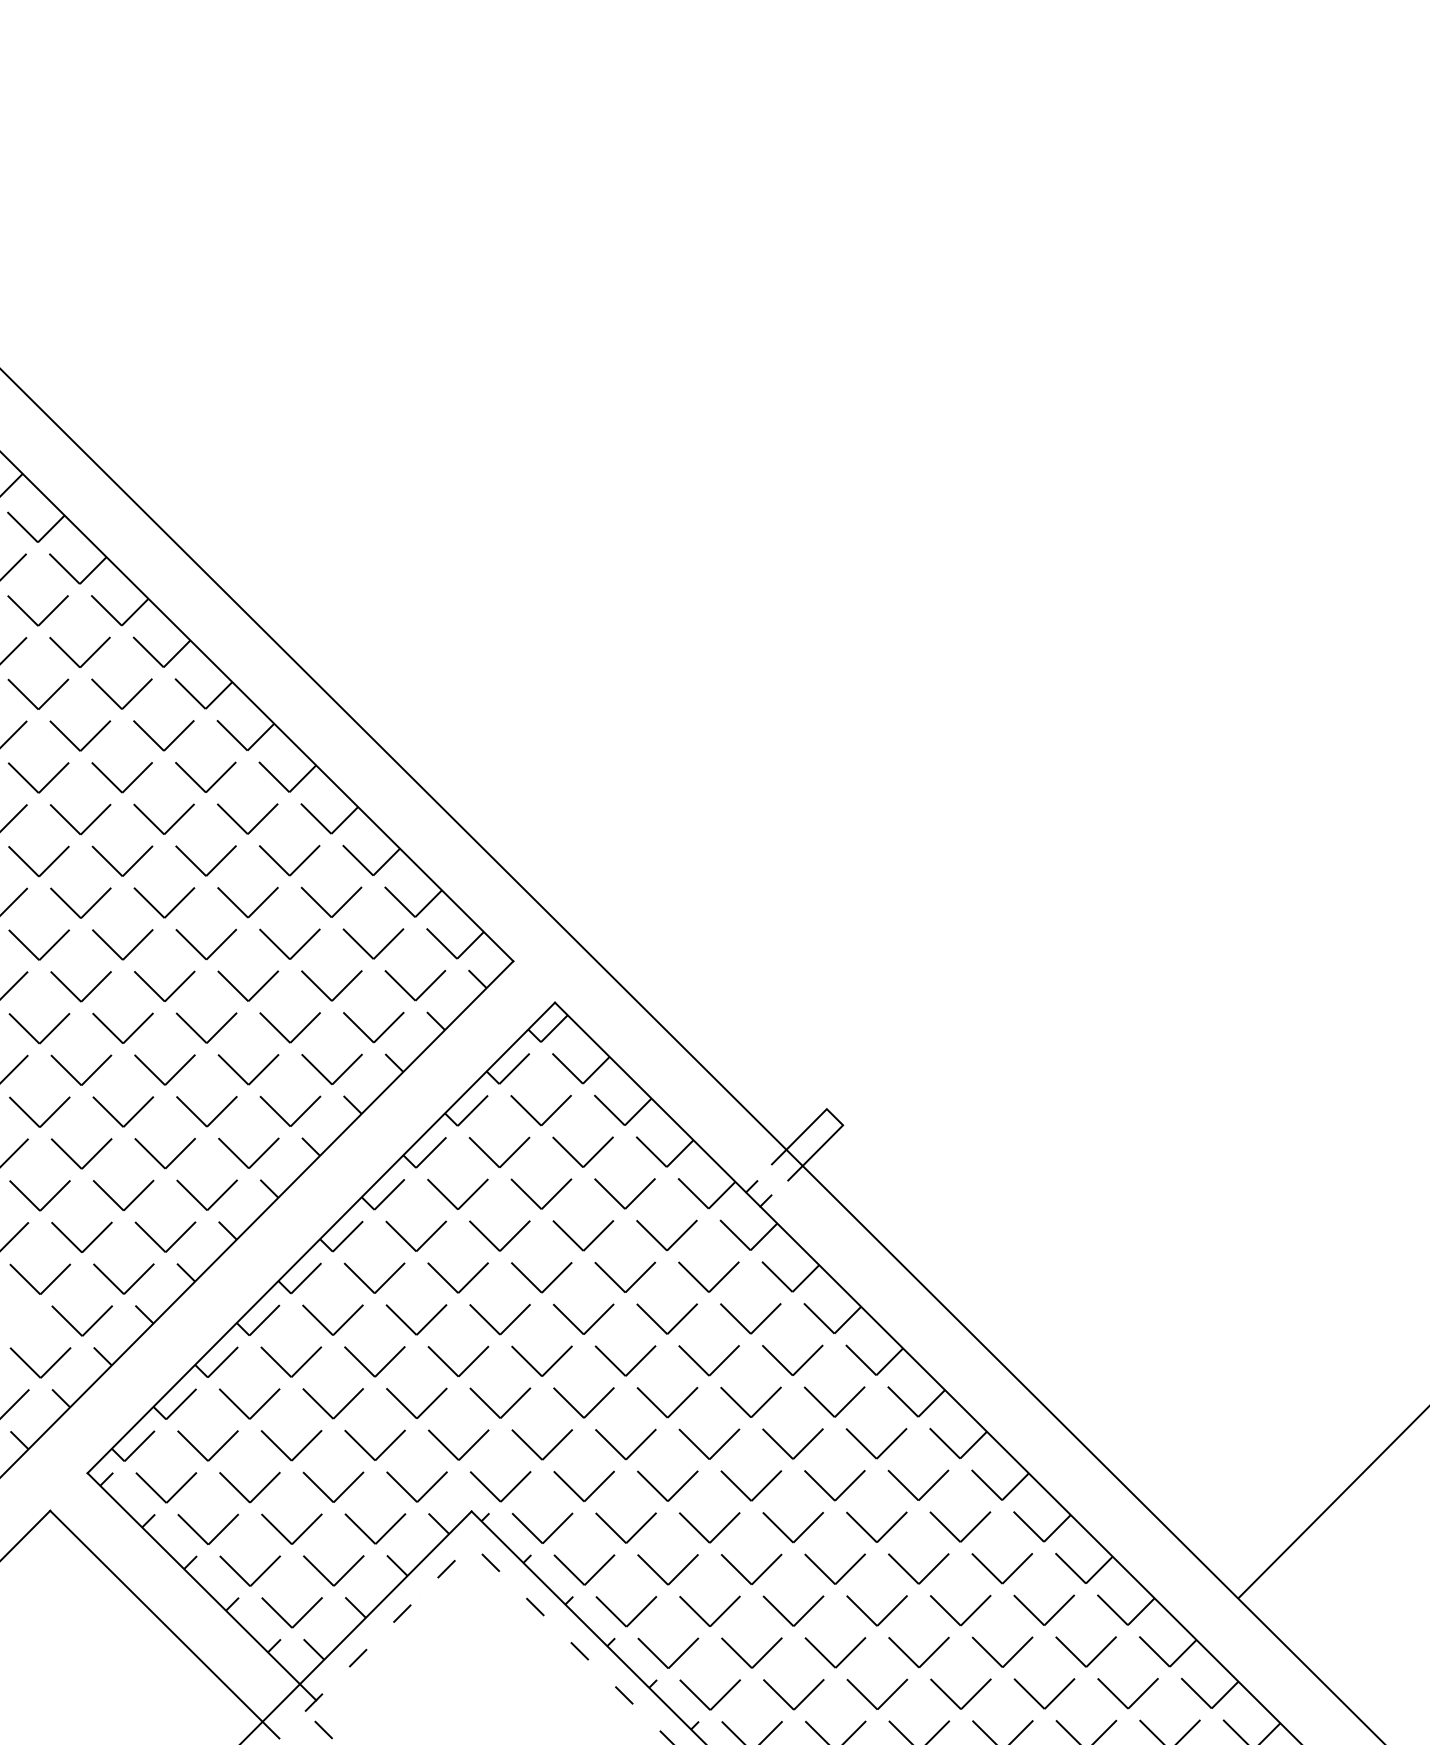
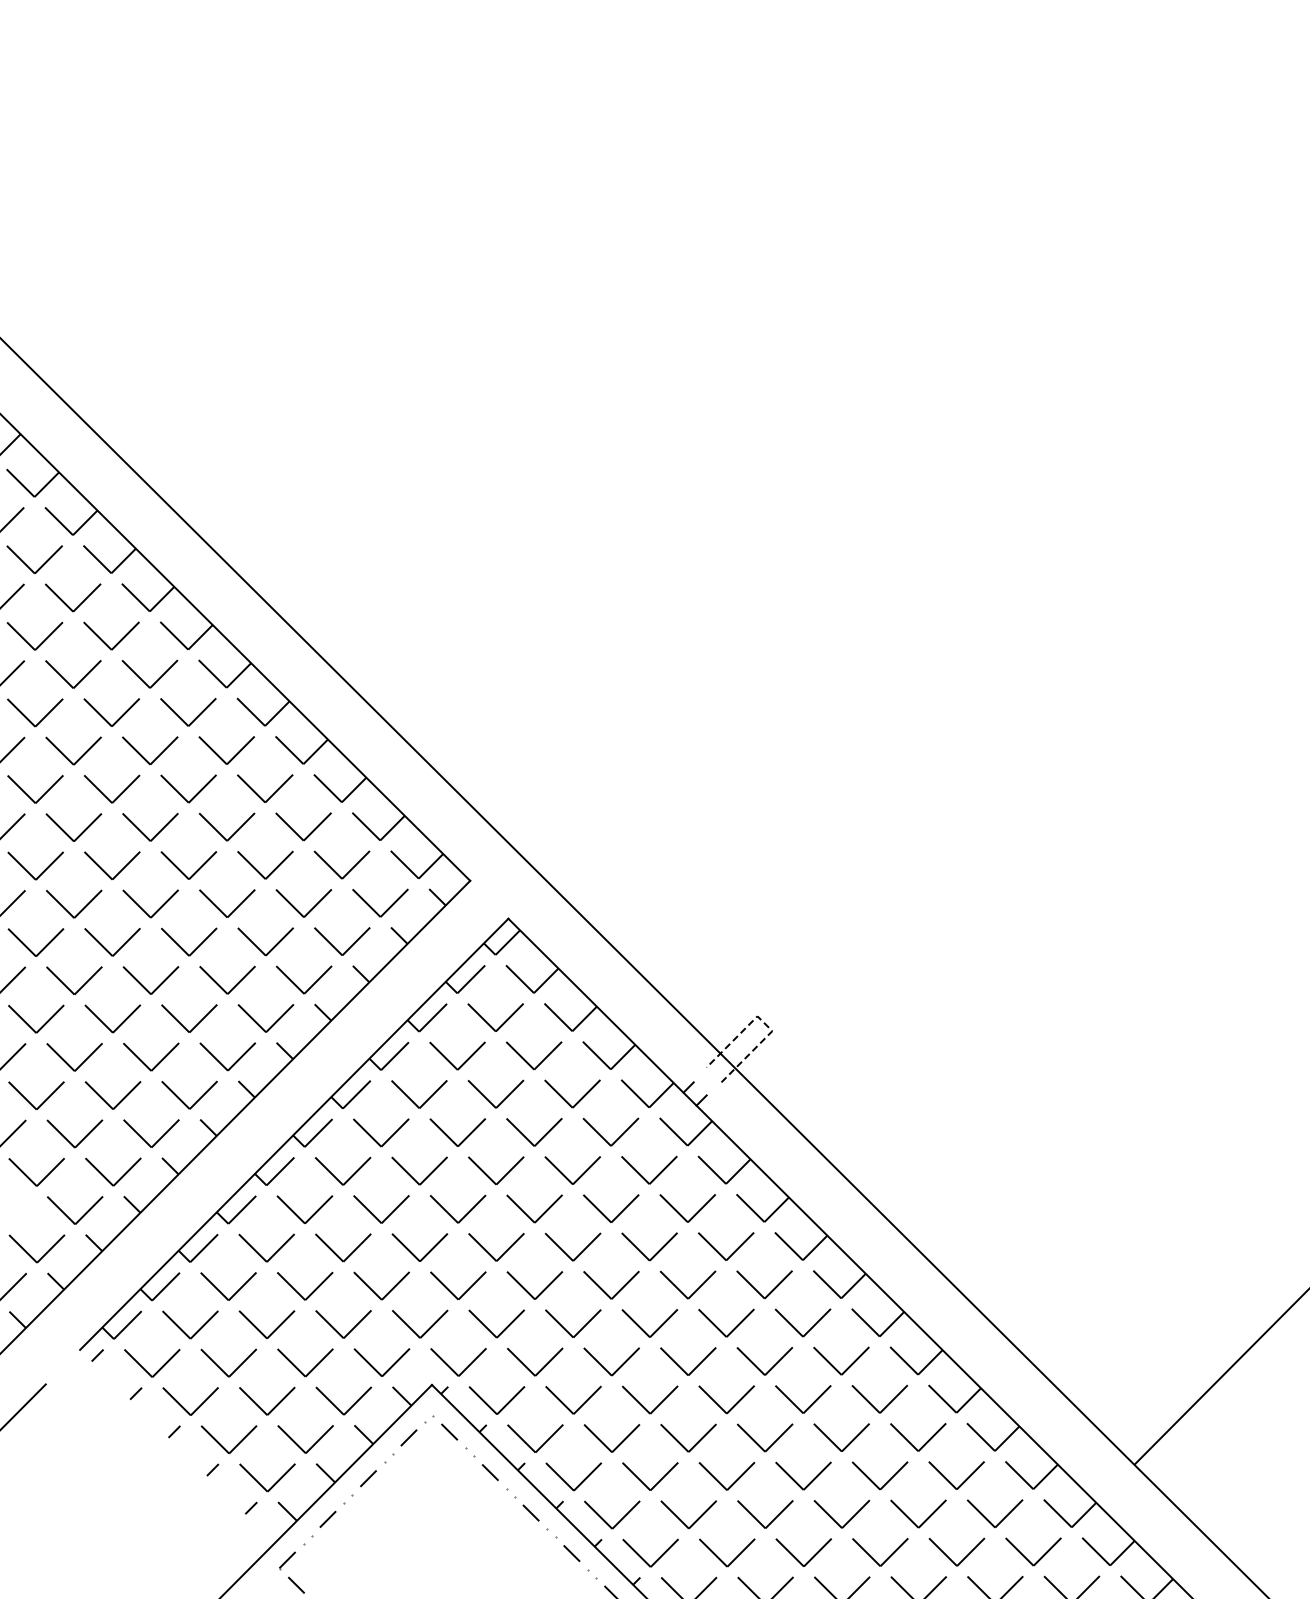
line: (834, 1116) -> (764, 1023), solid -> dashed
line: (201, 1586) -> (184, 1453), removed
line: (164, 1624) -> (150, 1488), removed

